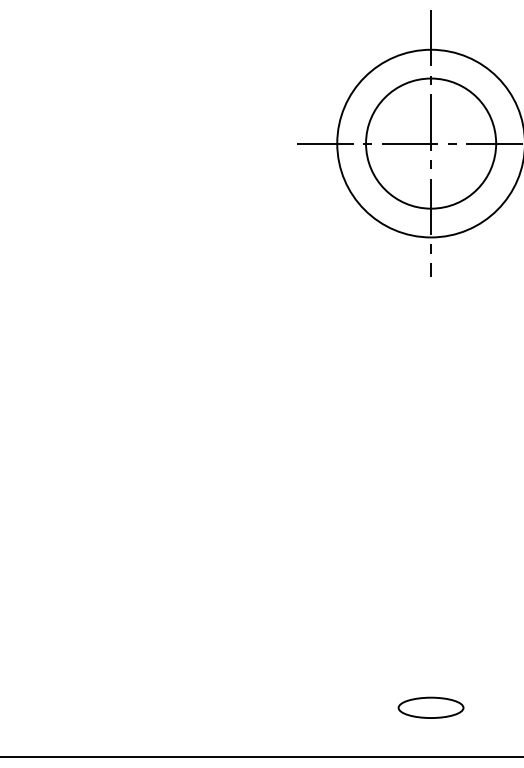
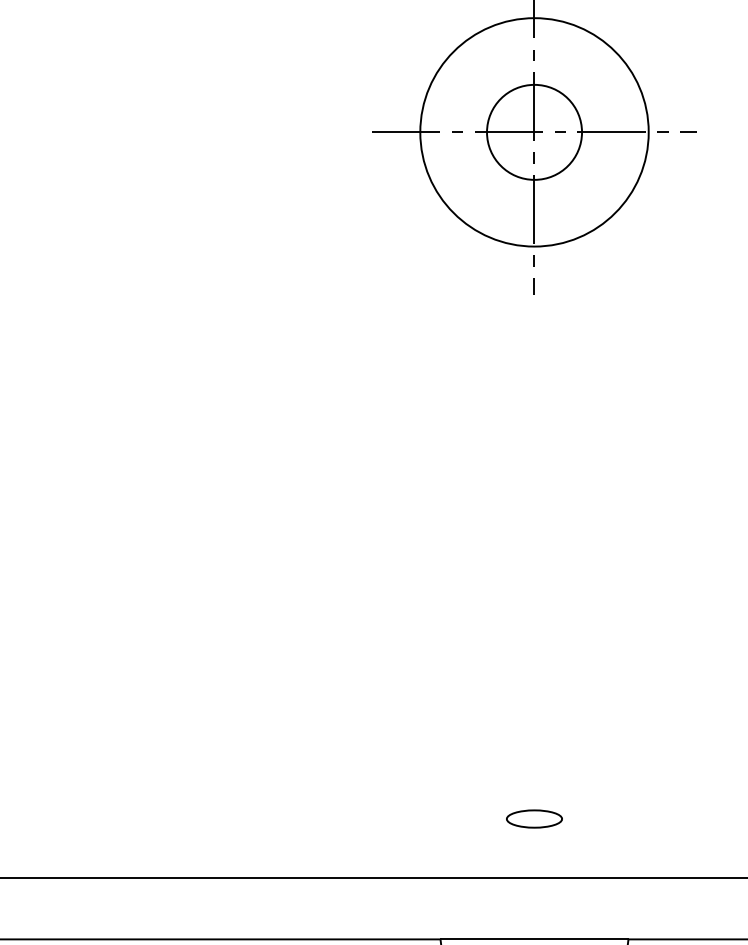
circle: (431, 143) -> (534, 132), size x0.6
part: (431, 707) -> (534, 818), size x0.7

